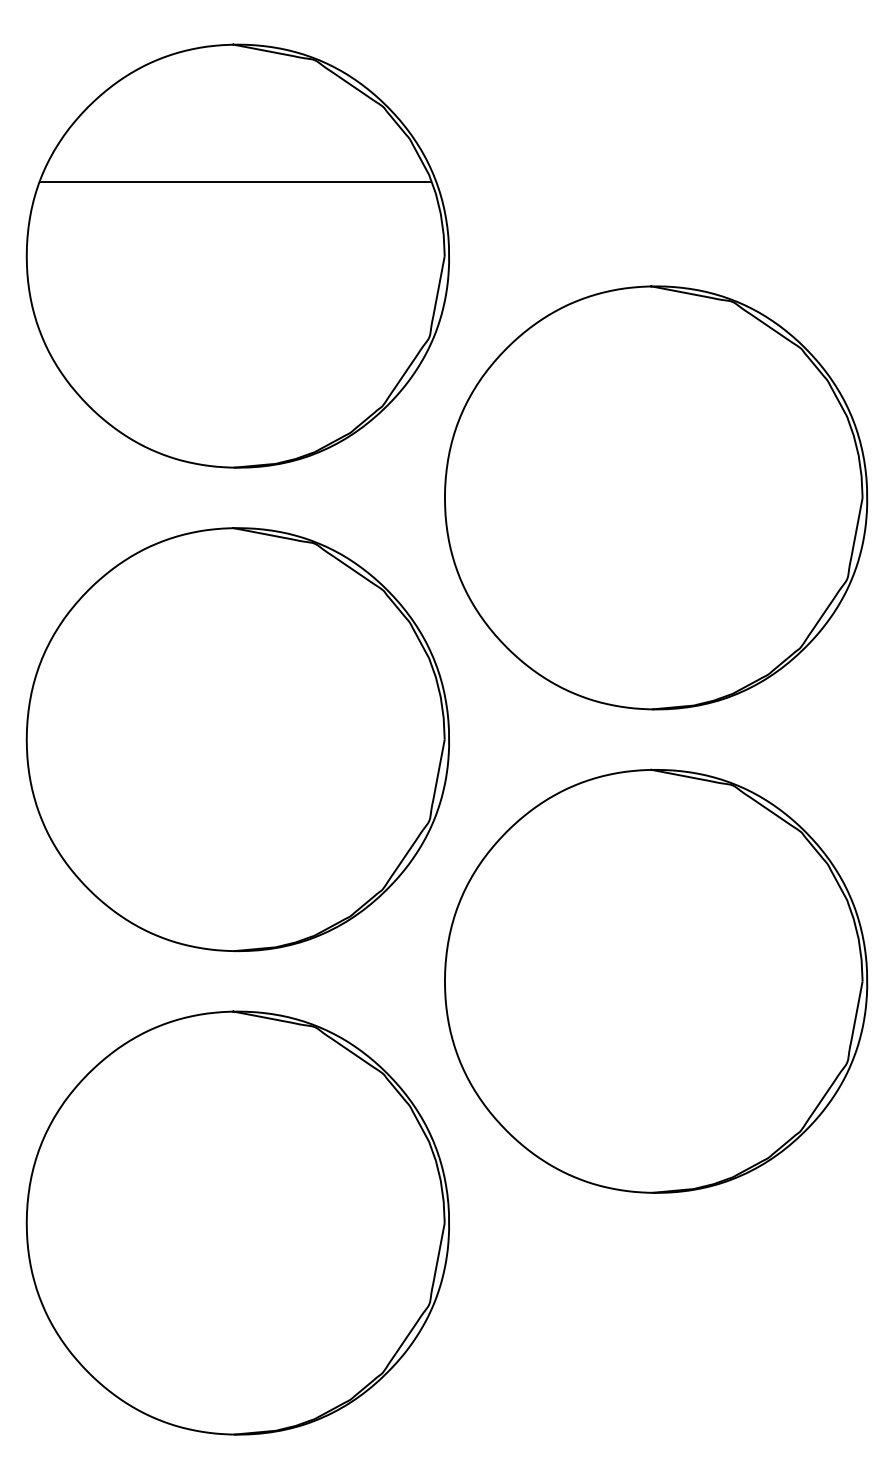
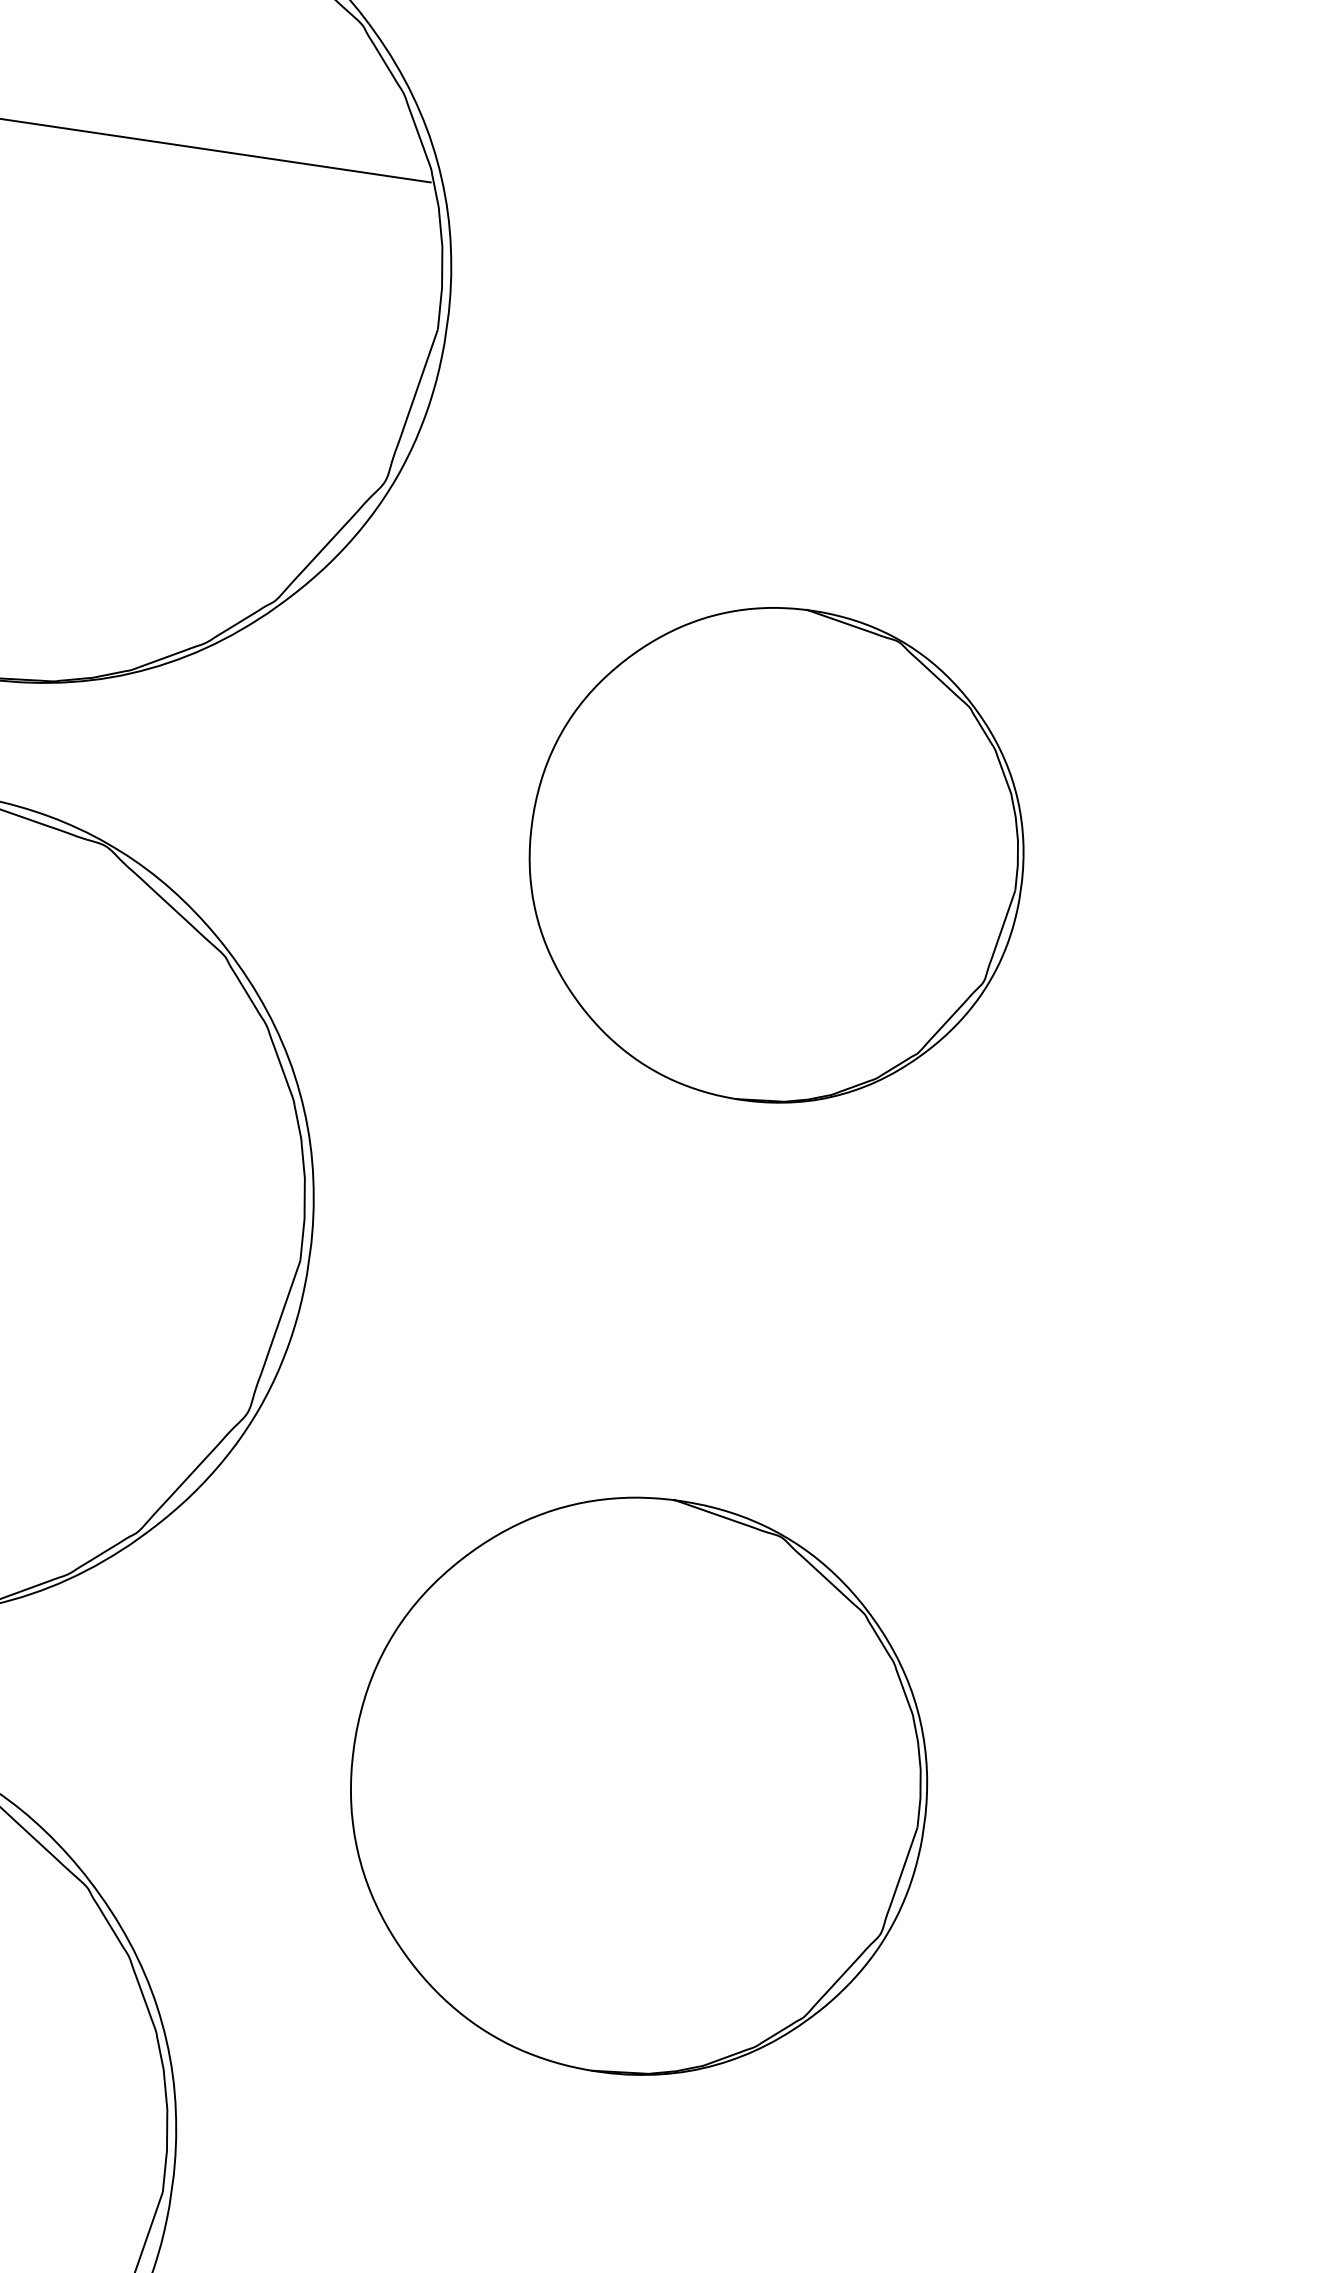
part: (656, 497) -> (777, 854), size x0.6
part: (656, 980) -> (639, 1784), size x0.7

